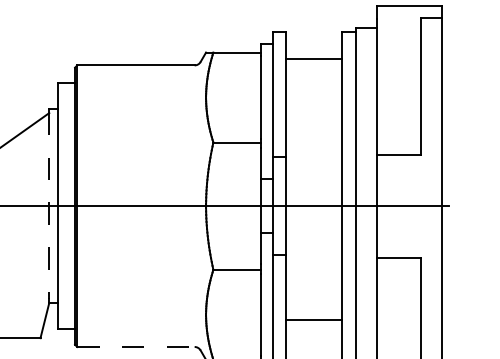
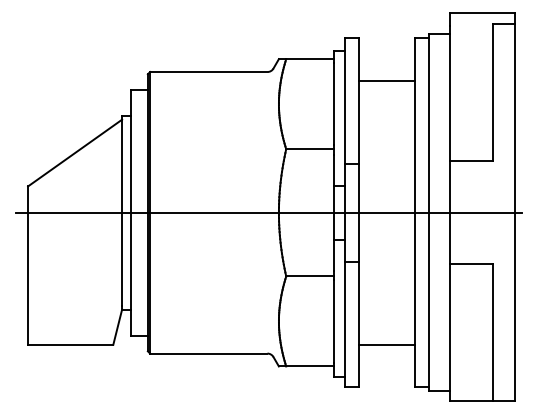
line: (313, 58) -> (386, 80), moved
line: (49, 206) -> (122, 213), dashed -> solid
line: (313, 319) -> (386, 344), moved
line: (135, 346) -> (208, 353), dashed -> solid

